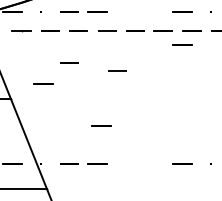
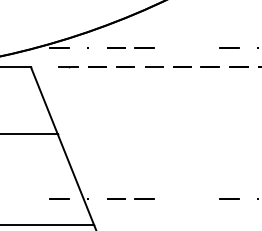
line: (182, 44) -> (229, 80), removed
line: (69, 62) -> (116, 98), removed
line: (117, 70) -> (164, 106), removed
line: (43, 82) -> (90, 118), removed
line: (101, 124) -> (148, 160), removed

